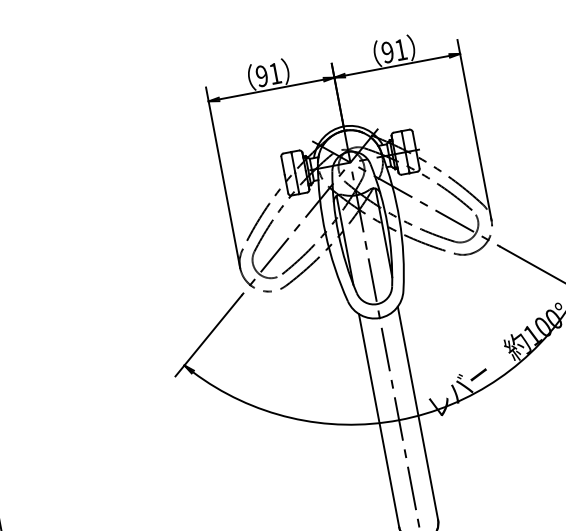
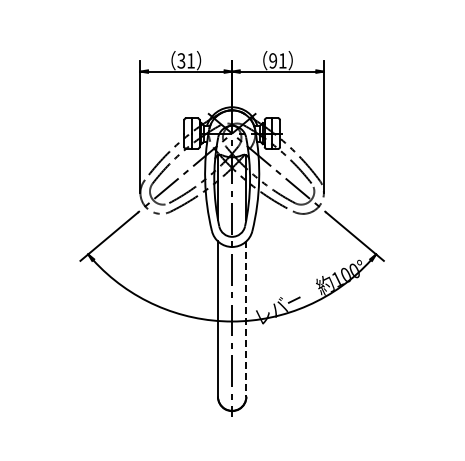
text: (262, 75) -> (181, 60), 91 -> 31
line: (418, 413) -> (246, 319), solid -> dashed

